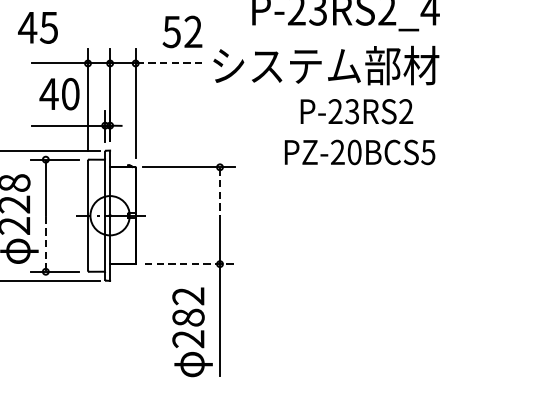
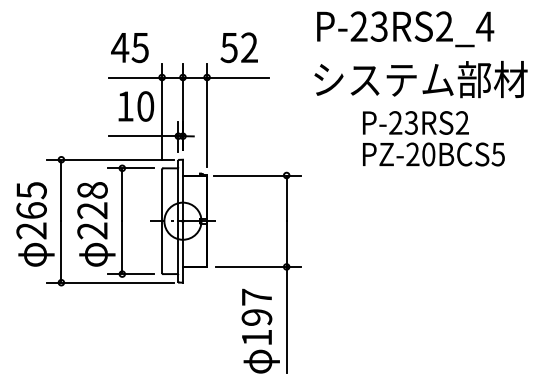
text: (37, 28) -> (129, 48), moved
text: (181, 31) -> (238, 47), moved
line: (168, 63) -> (238, 77), dashed -> solid
text: (325, 65) -> (420, 79), moved
text: (49, 94) -> (125, 106), 40 -> 10
text: (359, 152) -> (433, 154), moved
line: (219, 192) -> (286, 199), dashed -> solid
line: (46, 243) -> (122, 247), dashed -> solid
line: (190, 263) -> (258, 266), dashed -> solid
text: (188, 317) -> (256, 317), 282 -> 197

